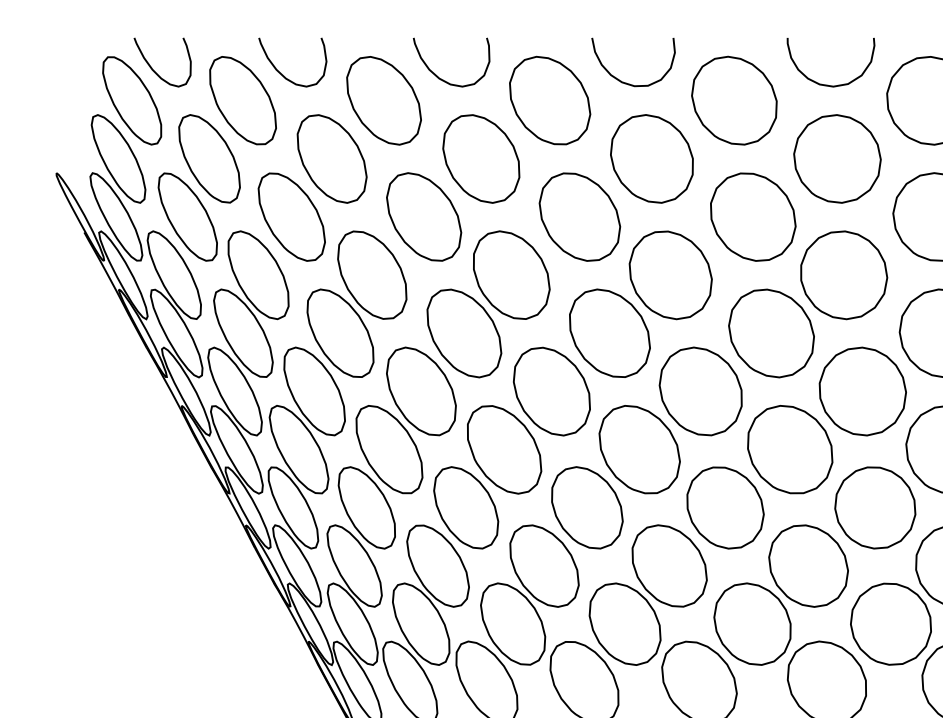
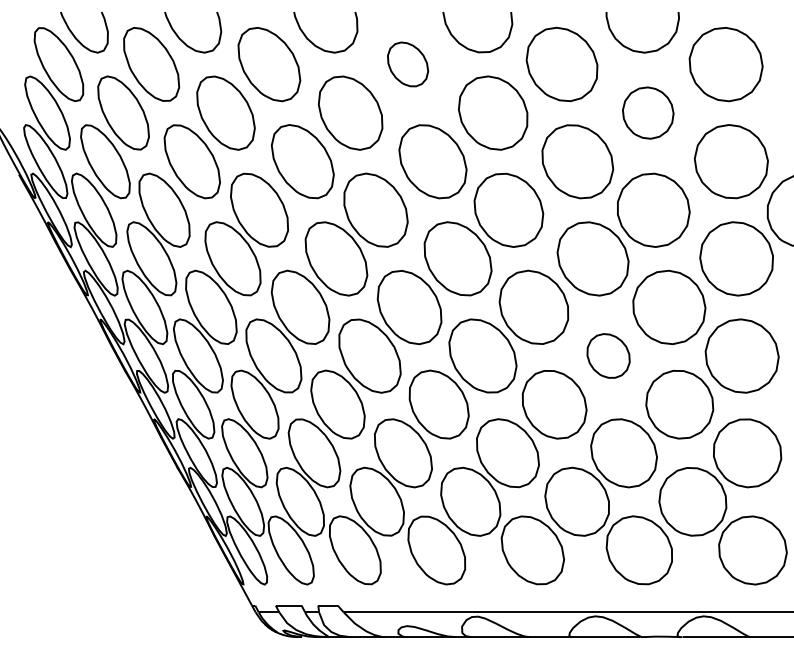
part: (549, 100) -> (407, 64), size x0.6
part: (837, 158) -> (648, 112), size x0.7
part: (789, 449) -> (608, 355), size x0.6

